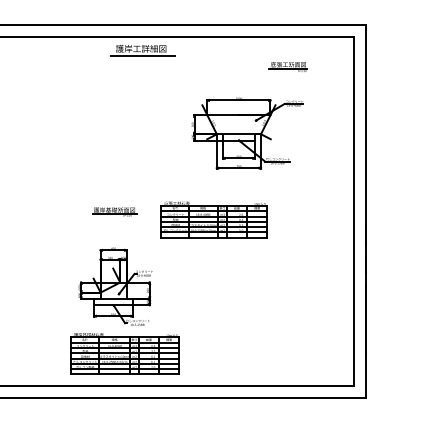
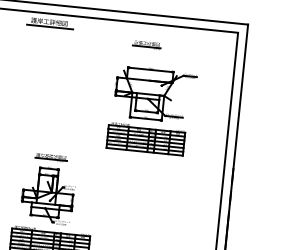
part: (142, 50) -> (50, 23), moved
part: (287, 66) -> (146, 44), moved
part: (114, 211) -> (51, 157), moved
part: (213, 219) -> (145, 138), moved

